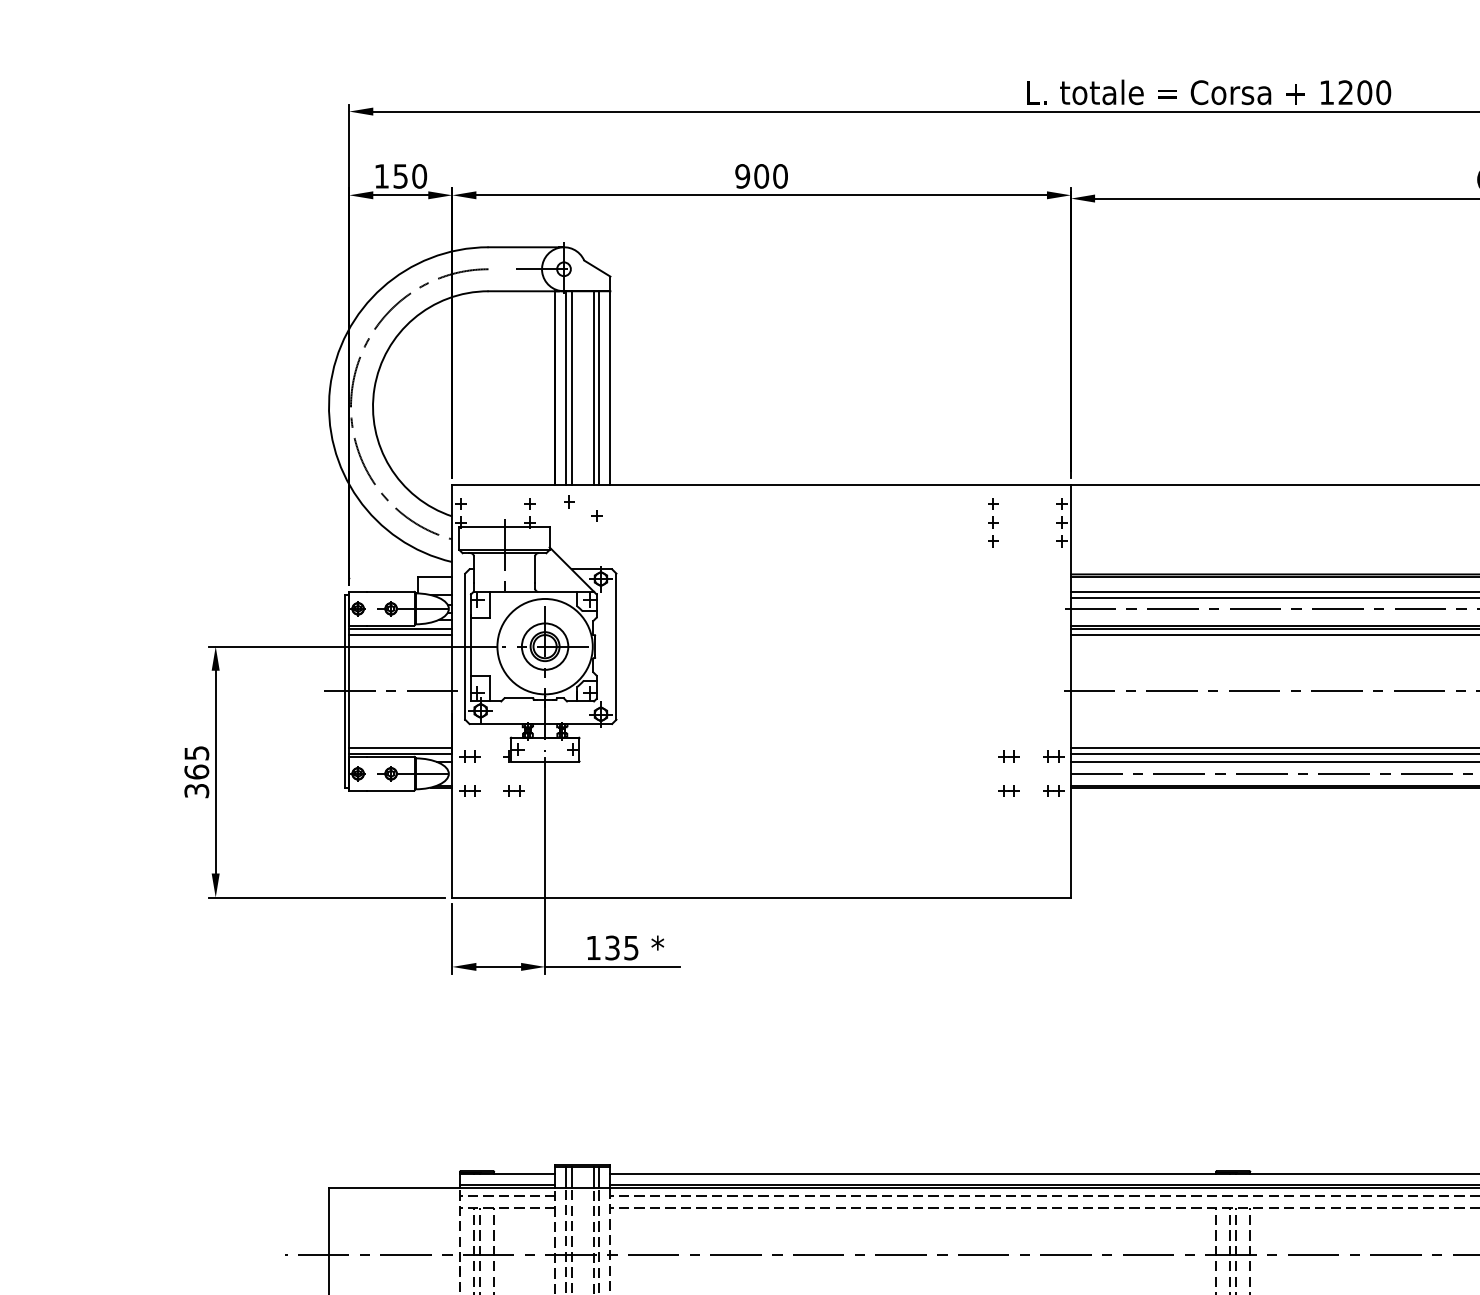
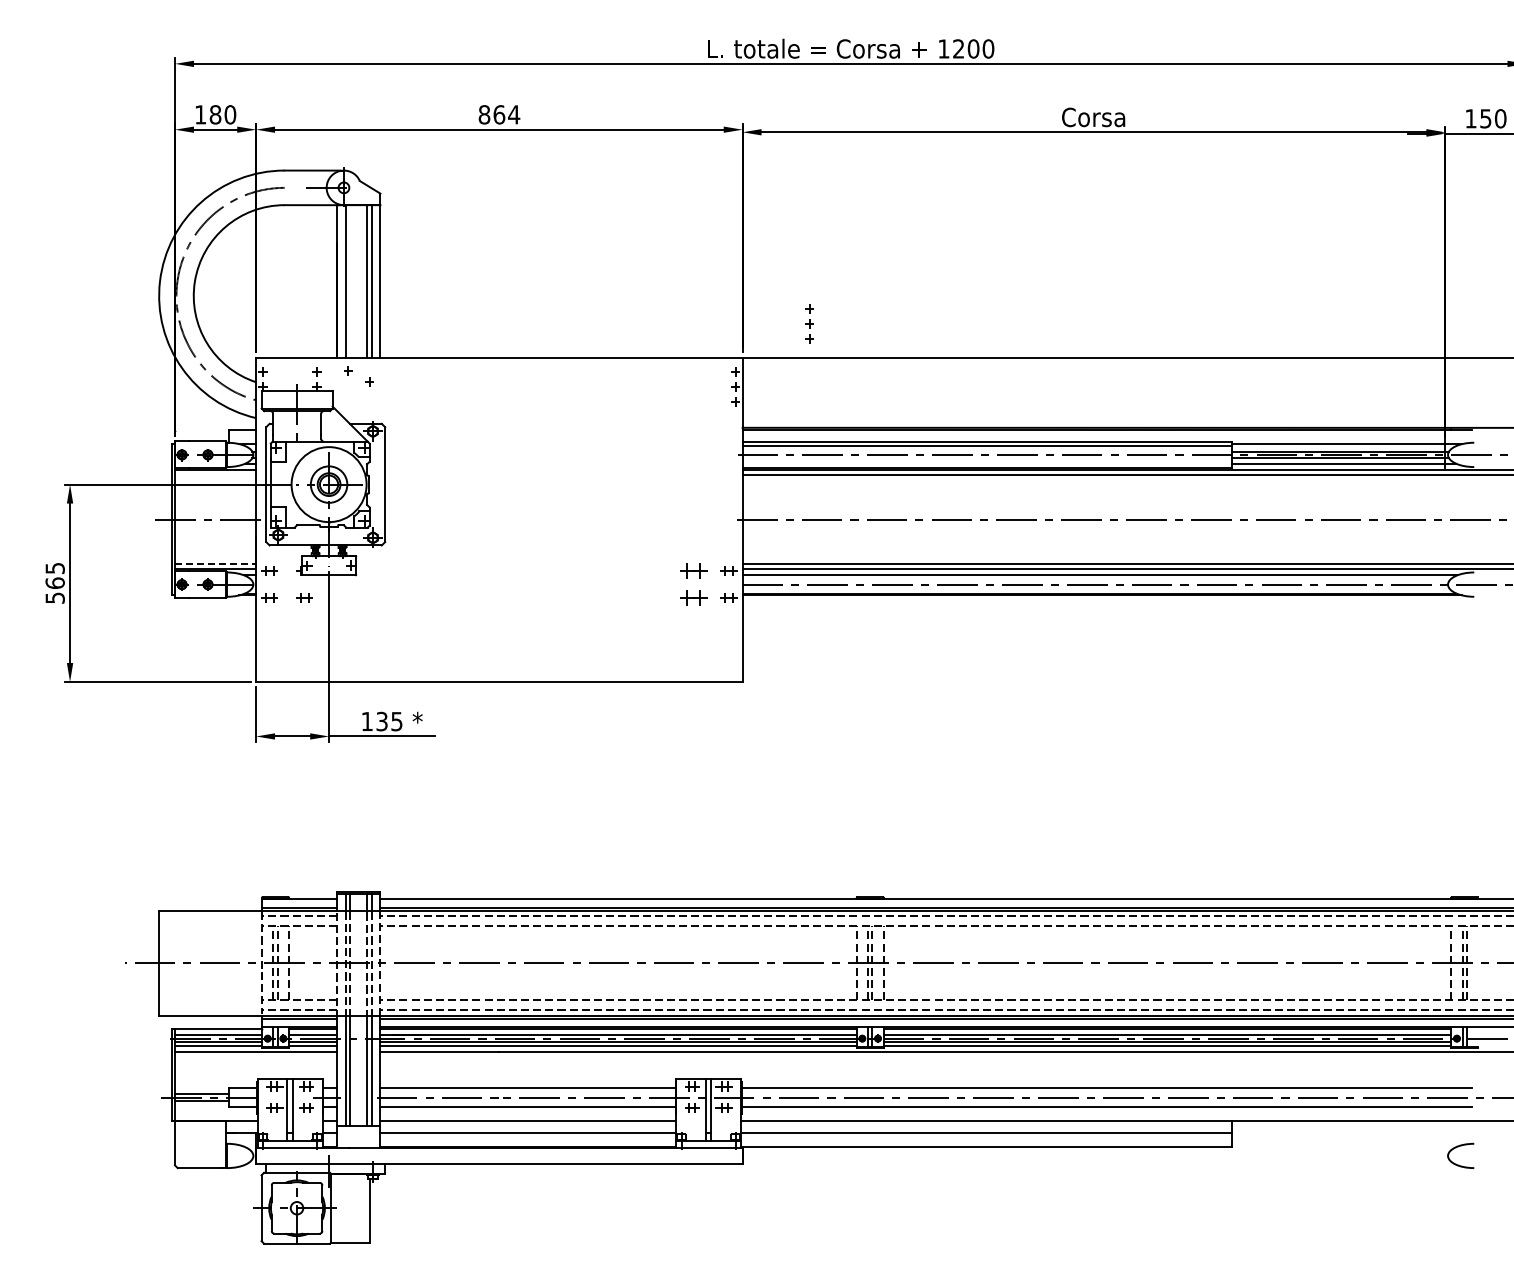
text: (400, 175) -> (215, 114), 150 -> 180
text: (761, 175) -> (499, 114), 900 -> 864
line: (572, 388) -> (350, 281), removed
part: (993, 521) -> (809, 323), moved
line: (400, 635) -> (215, 475), removed
line: (400, 748) -> (215, 564), solid -> dashed
part: (1008, 755) -> (693, 570), size x1.6
text: (195, 790) -> (54, 597), 365 -> 565
part: (1008, 790) -> (693, 597), size x1.6

